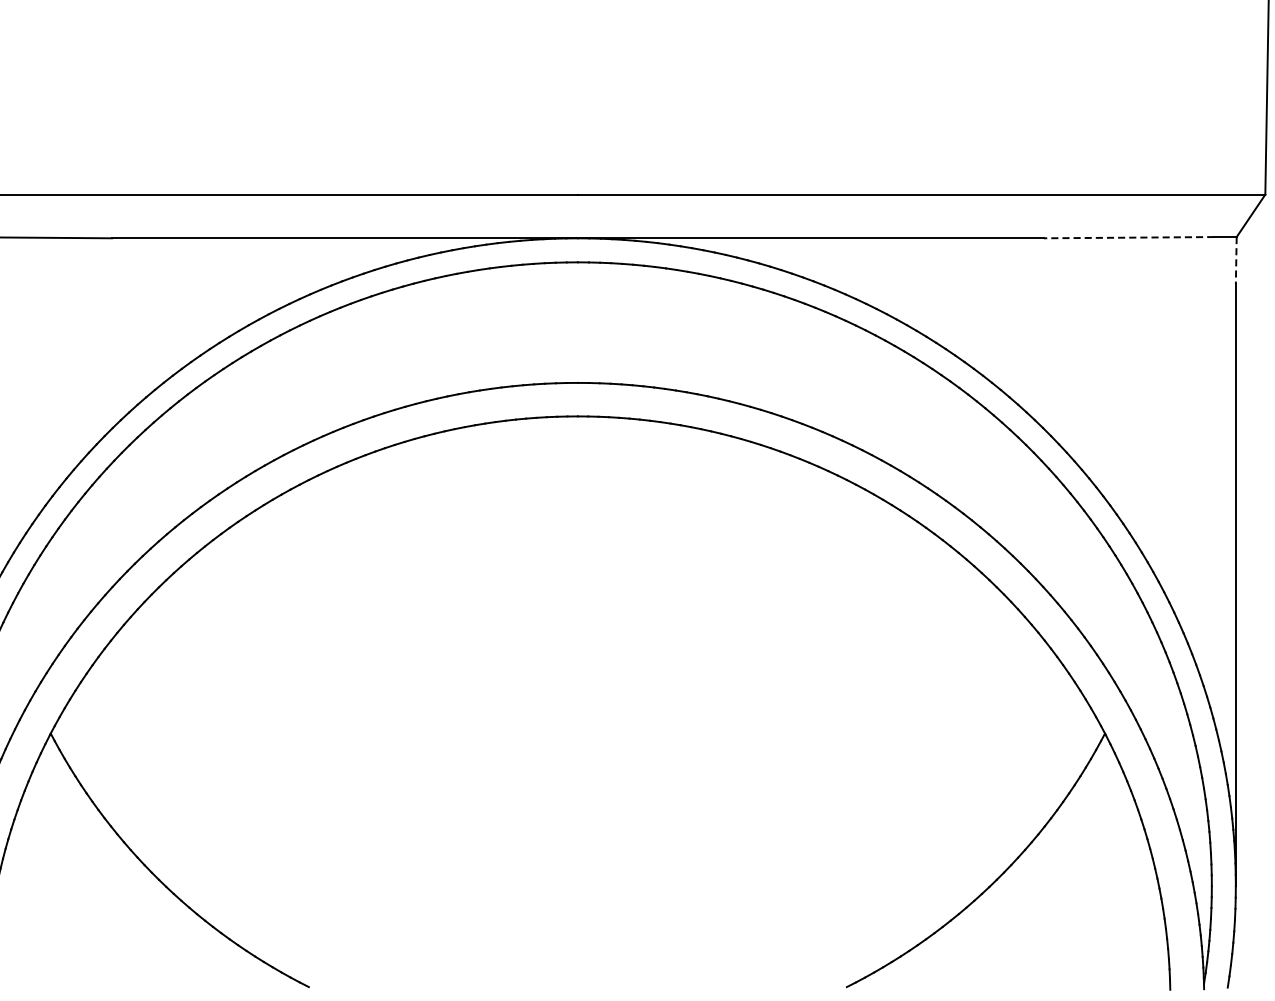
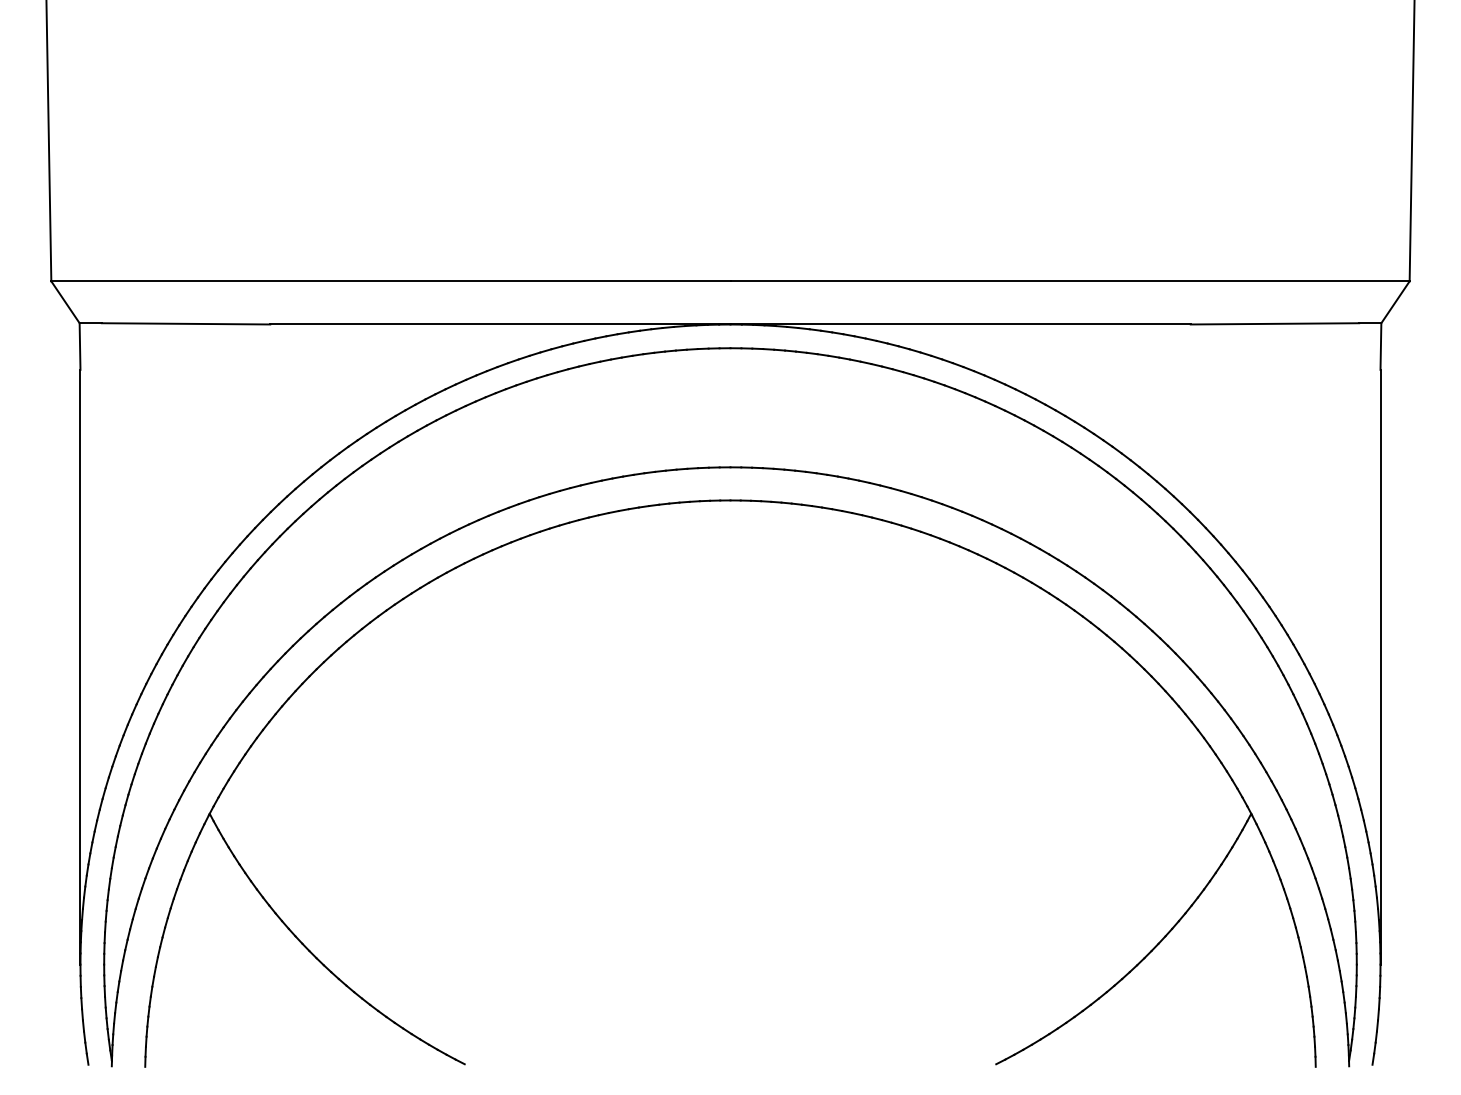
line: (1128, 237) -> (1274, 323), dashed -> solid
line: (1235, 261) -> (1380, 347), dashed -> solid

